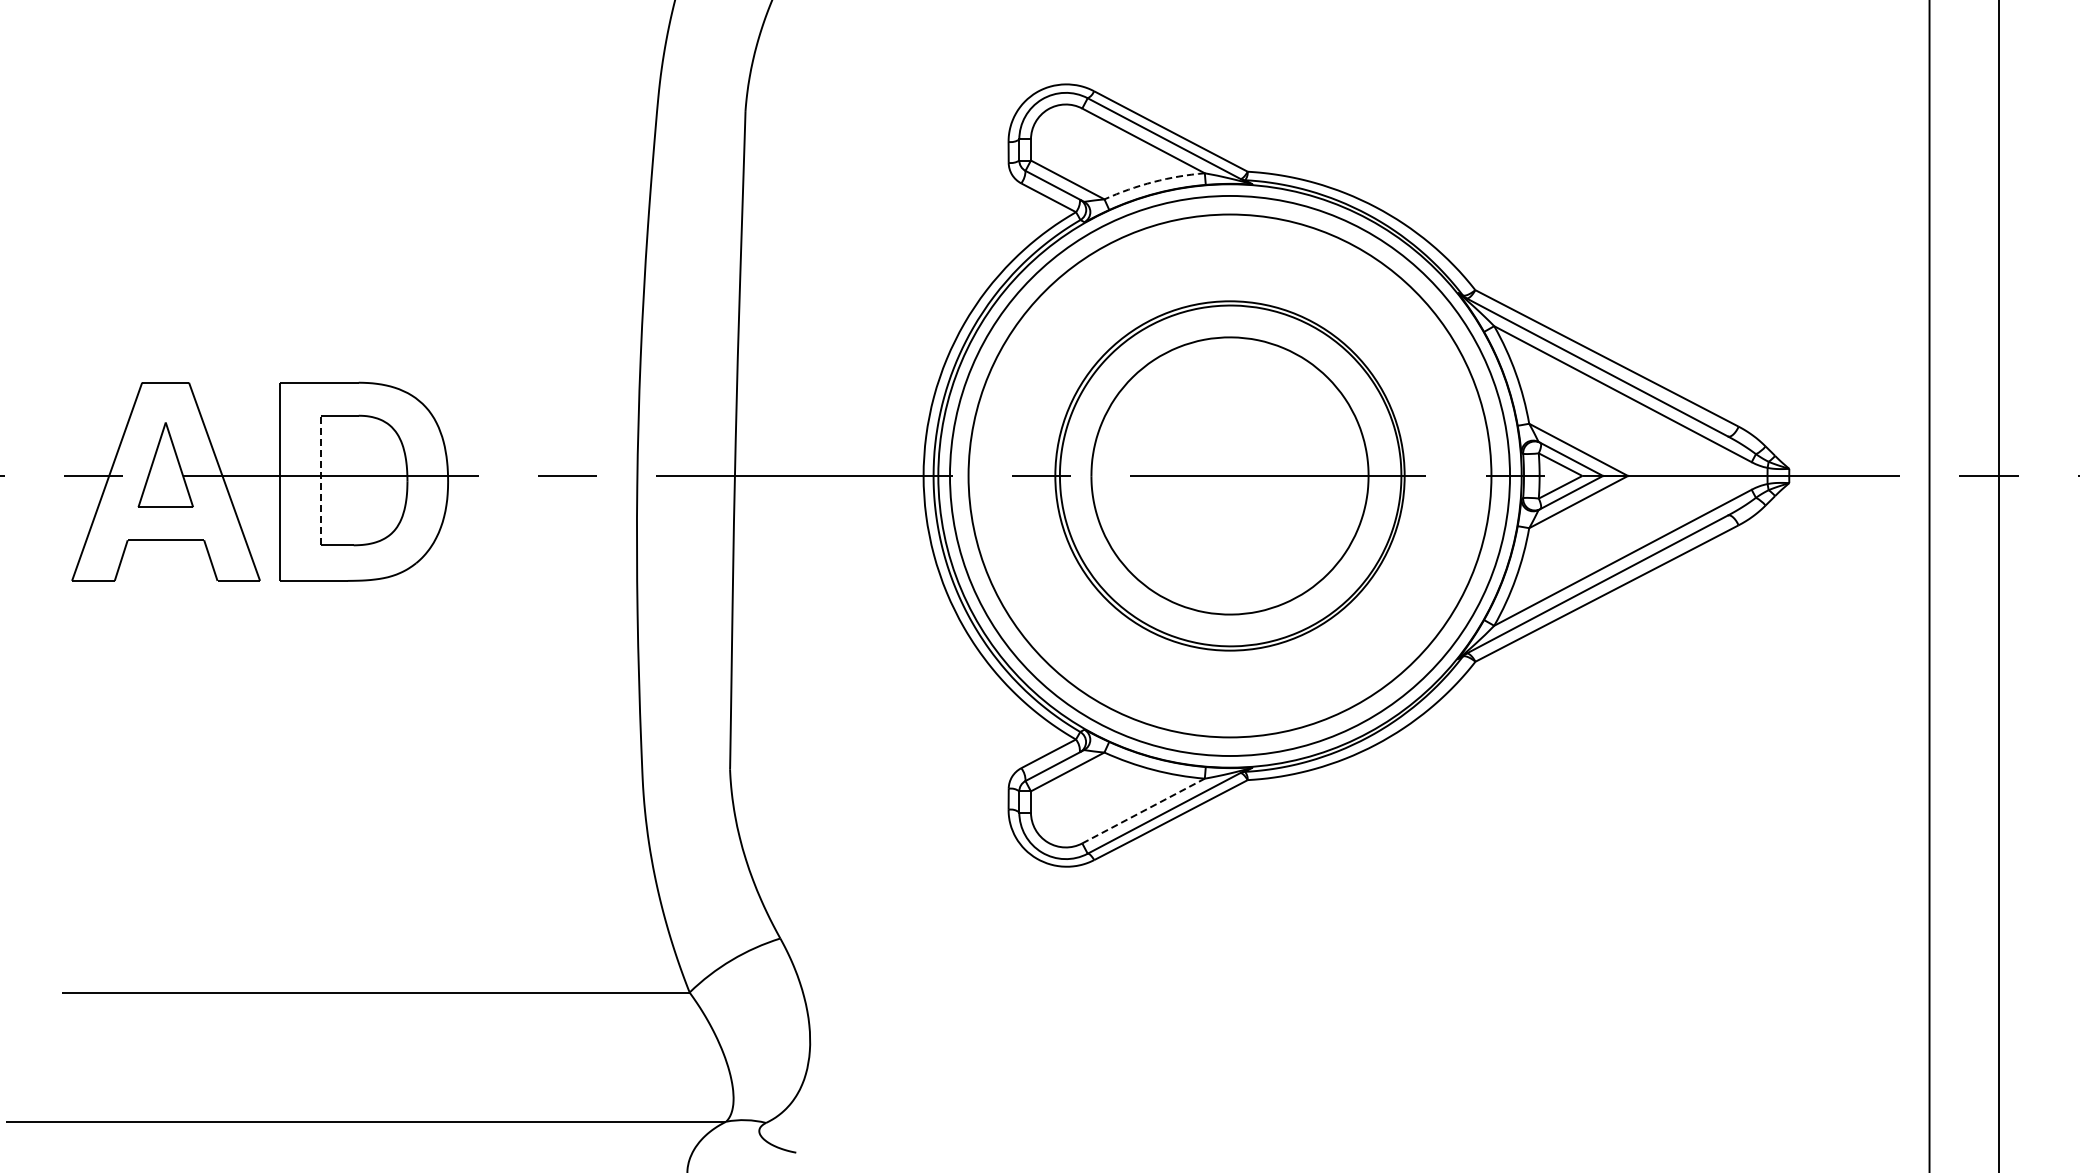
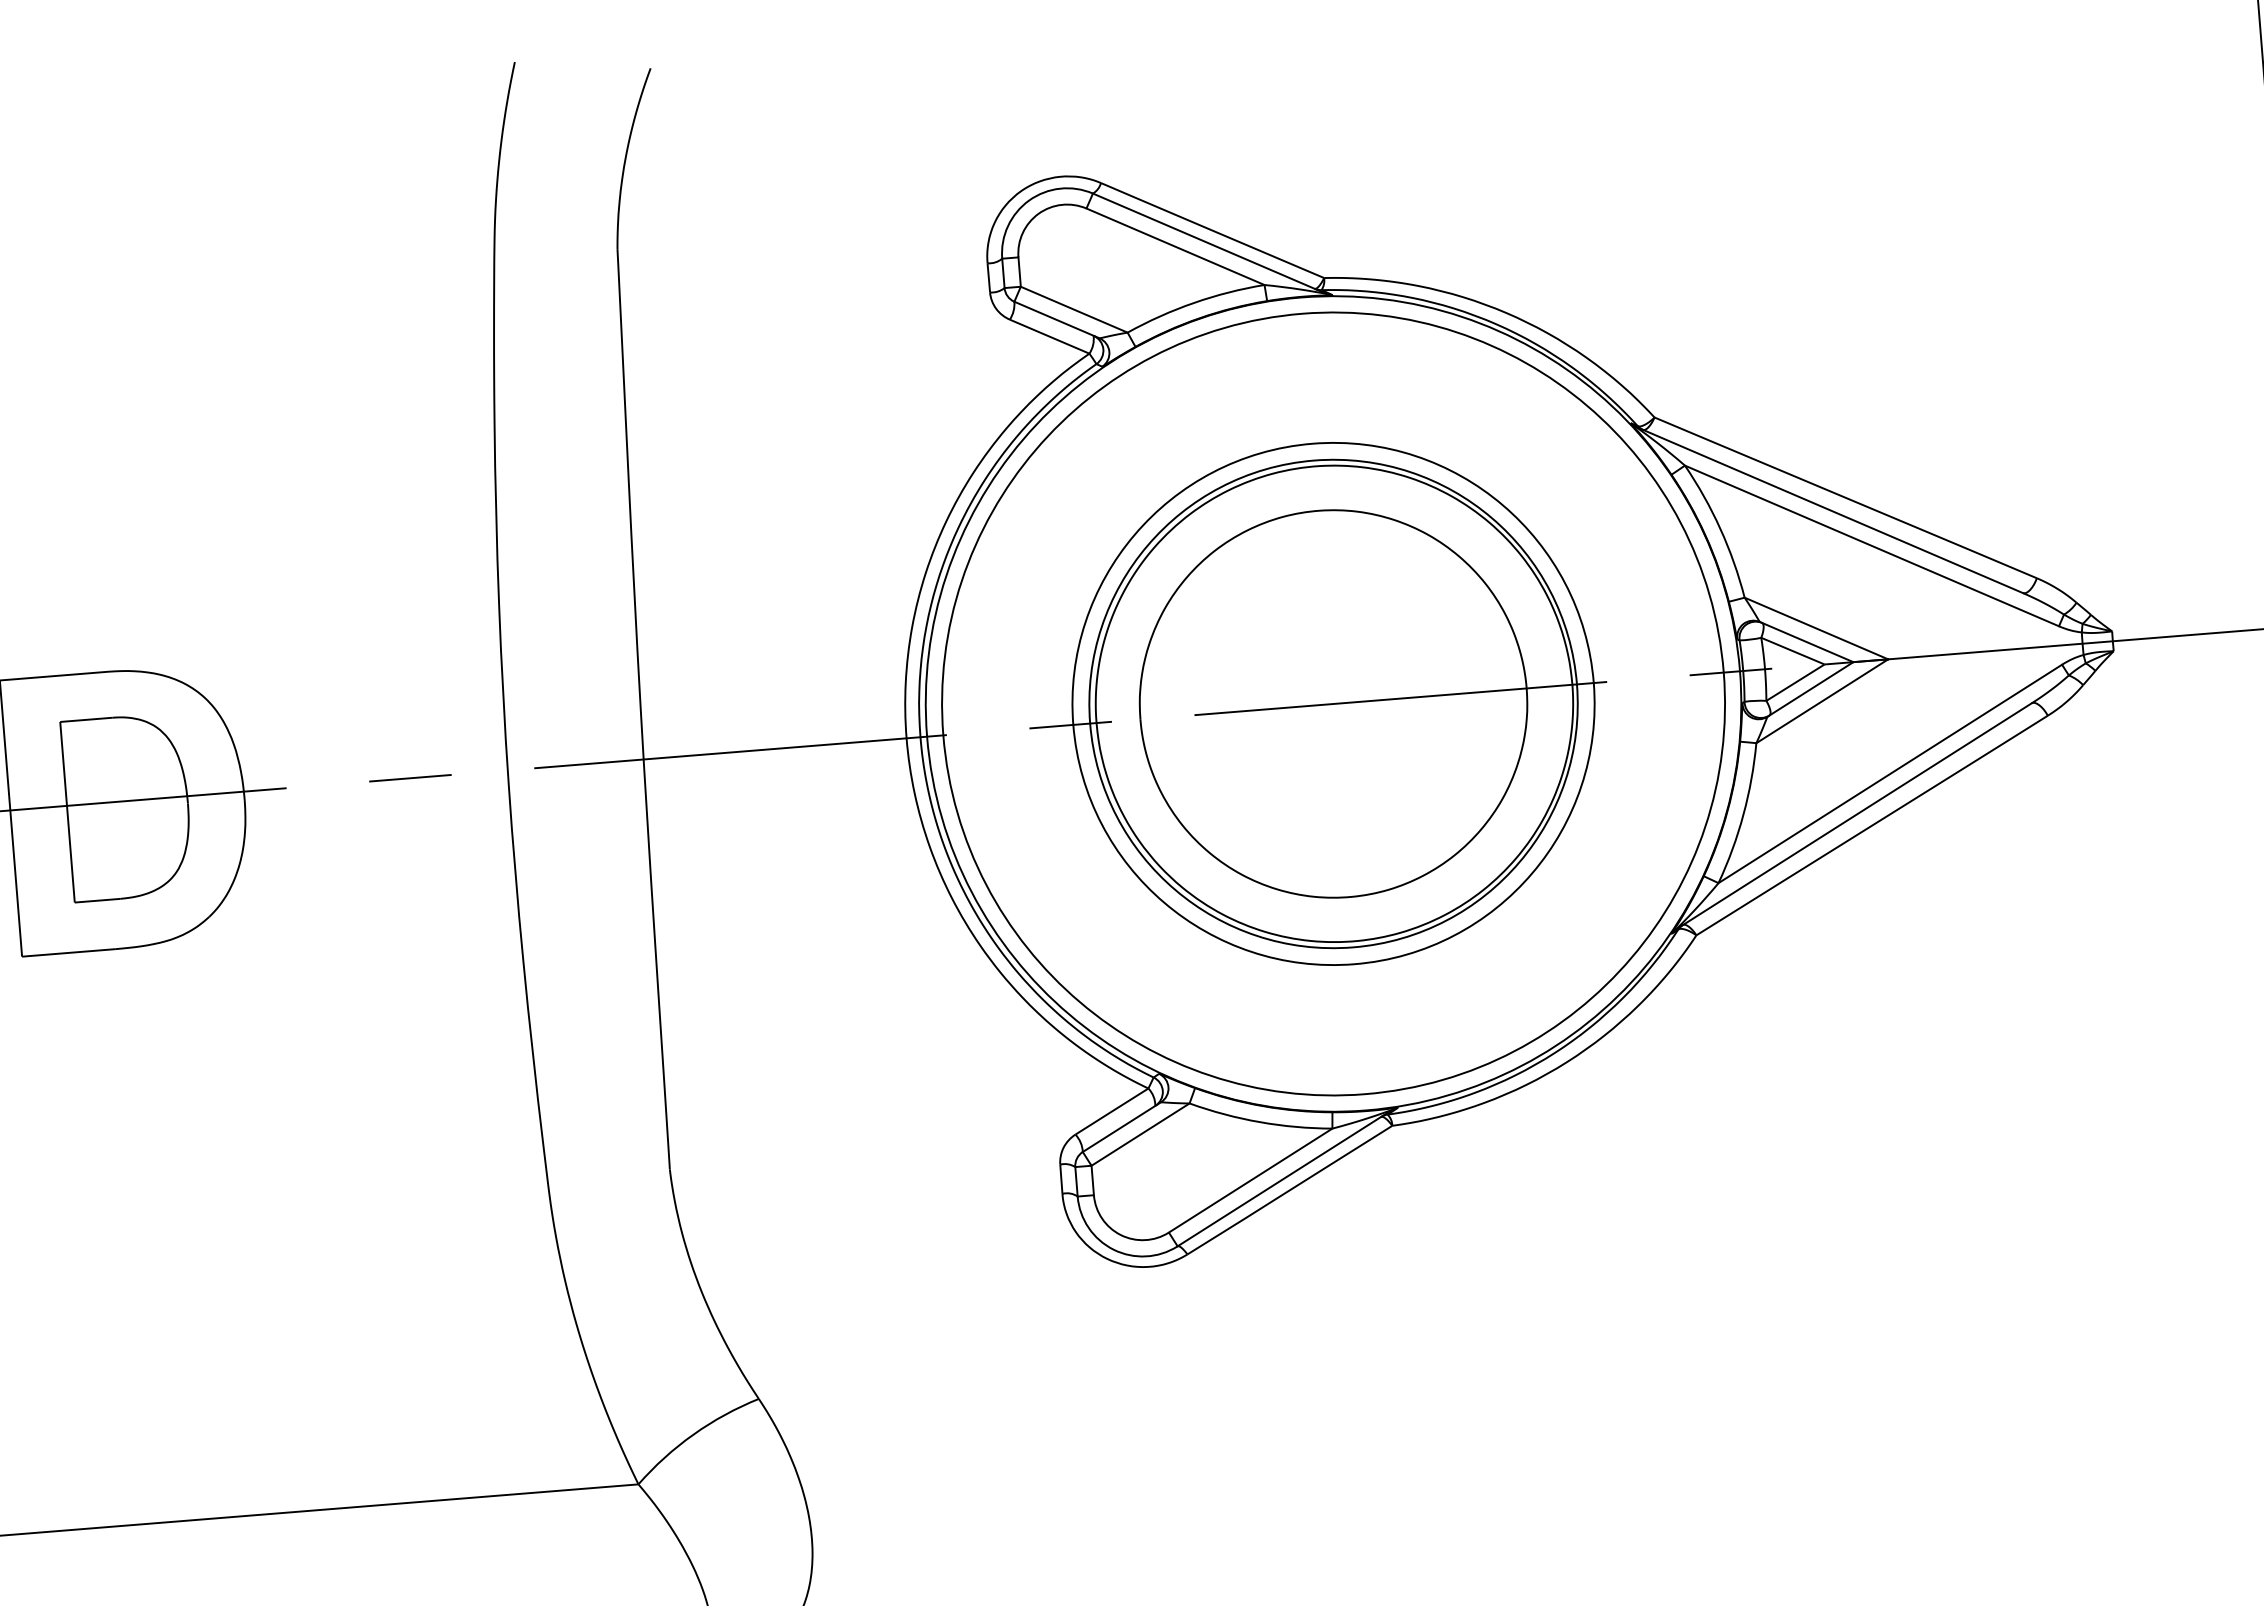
arc: (1153, 182) -> (1194, 303), dashed -> solid
circle: (1229, 475) -> (1332, 703), size x0.71
line: (321, 479) -> (67, 810), dashed -> solid
line: (1144, 810) -> (1251, 1179), dashed -> solid

